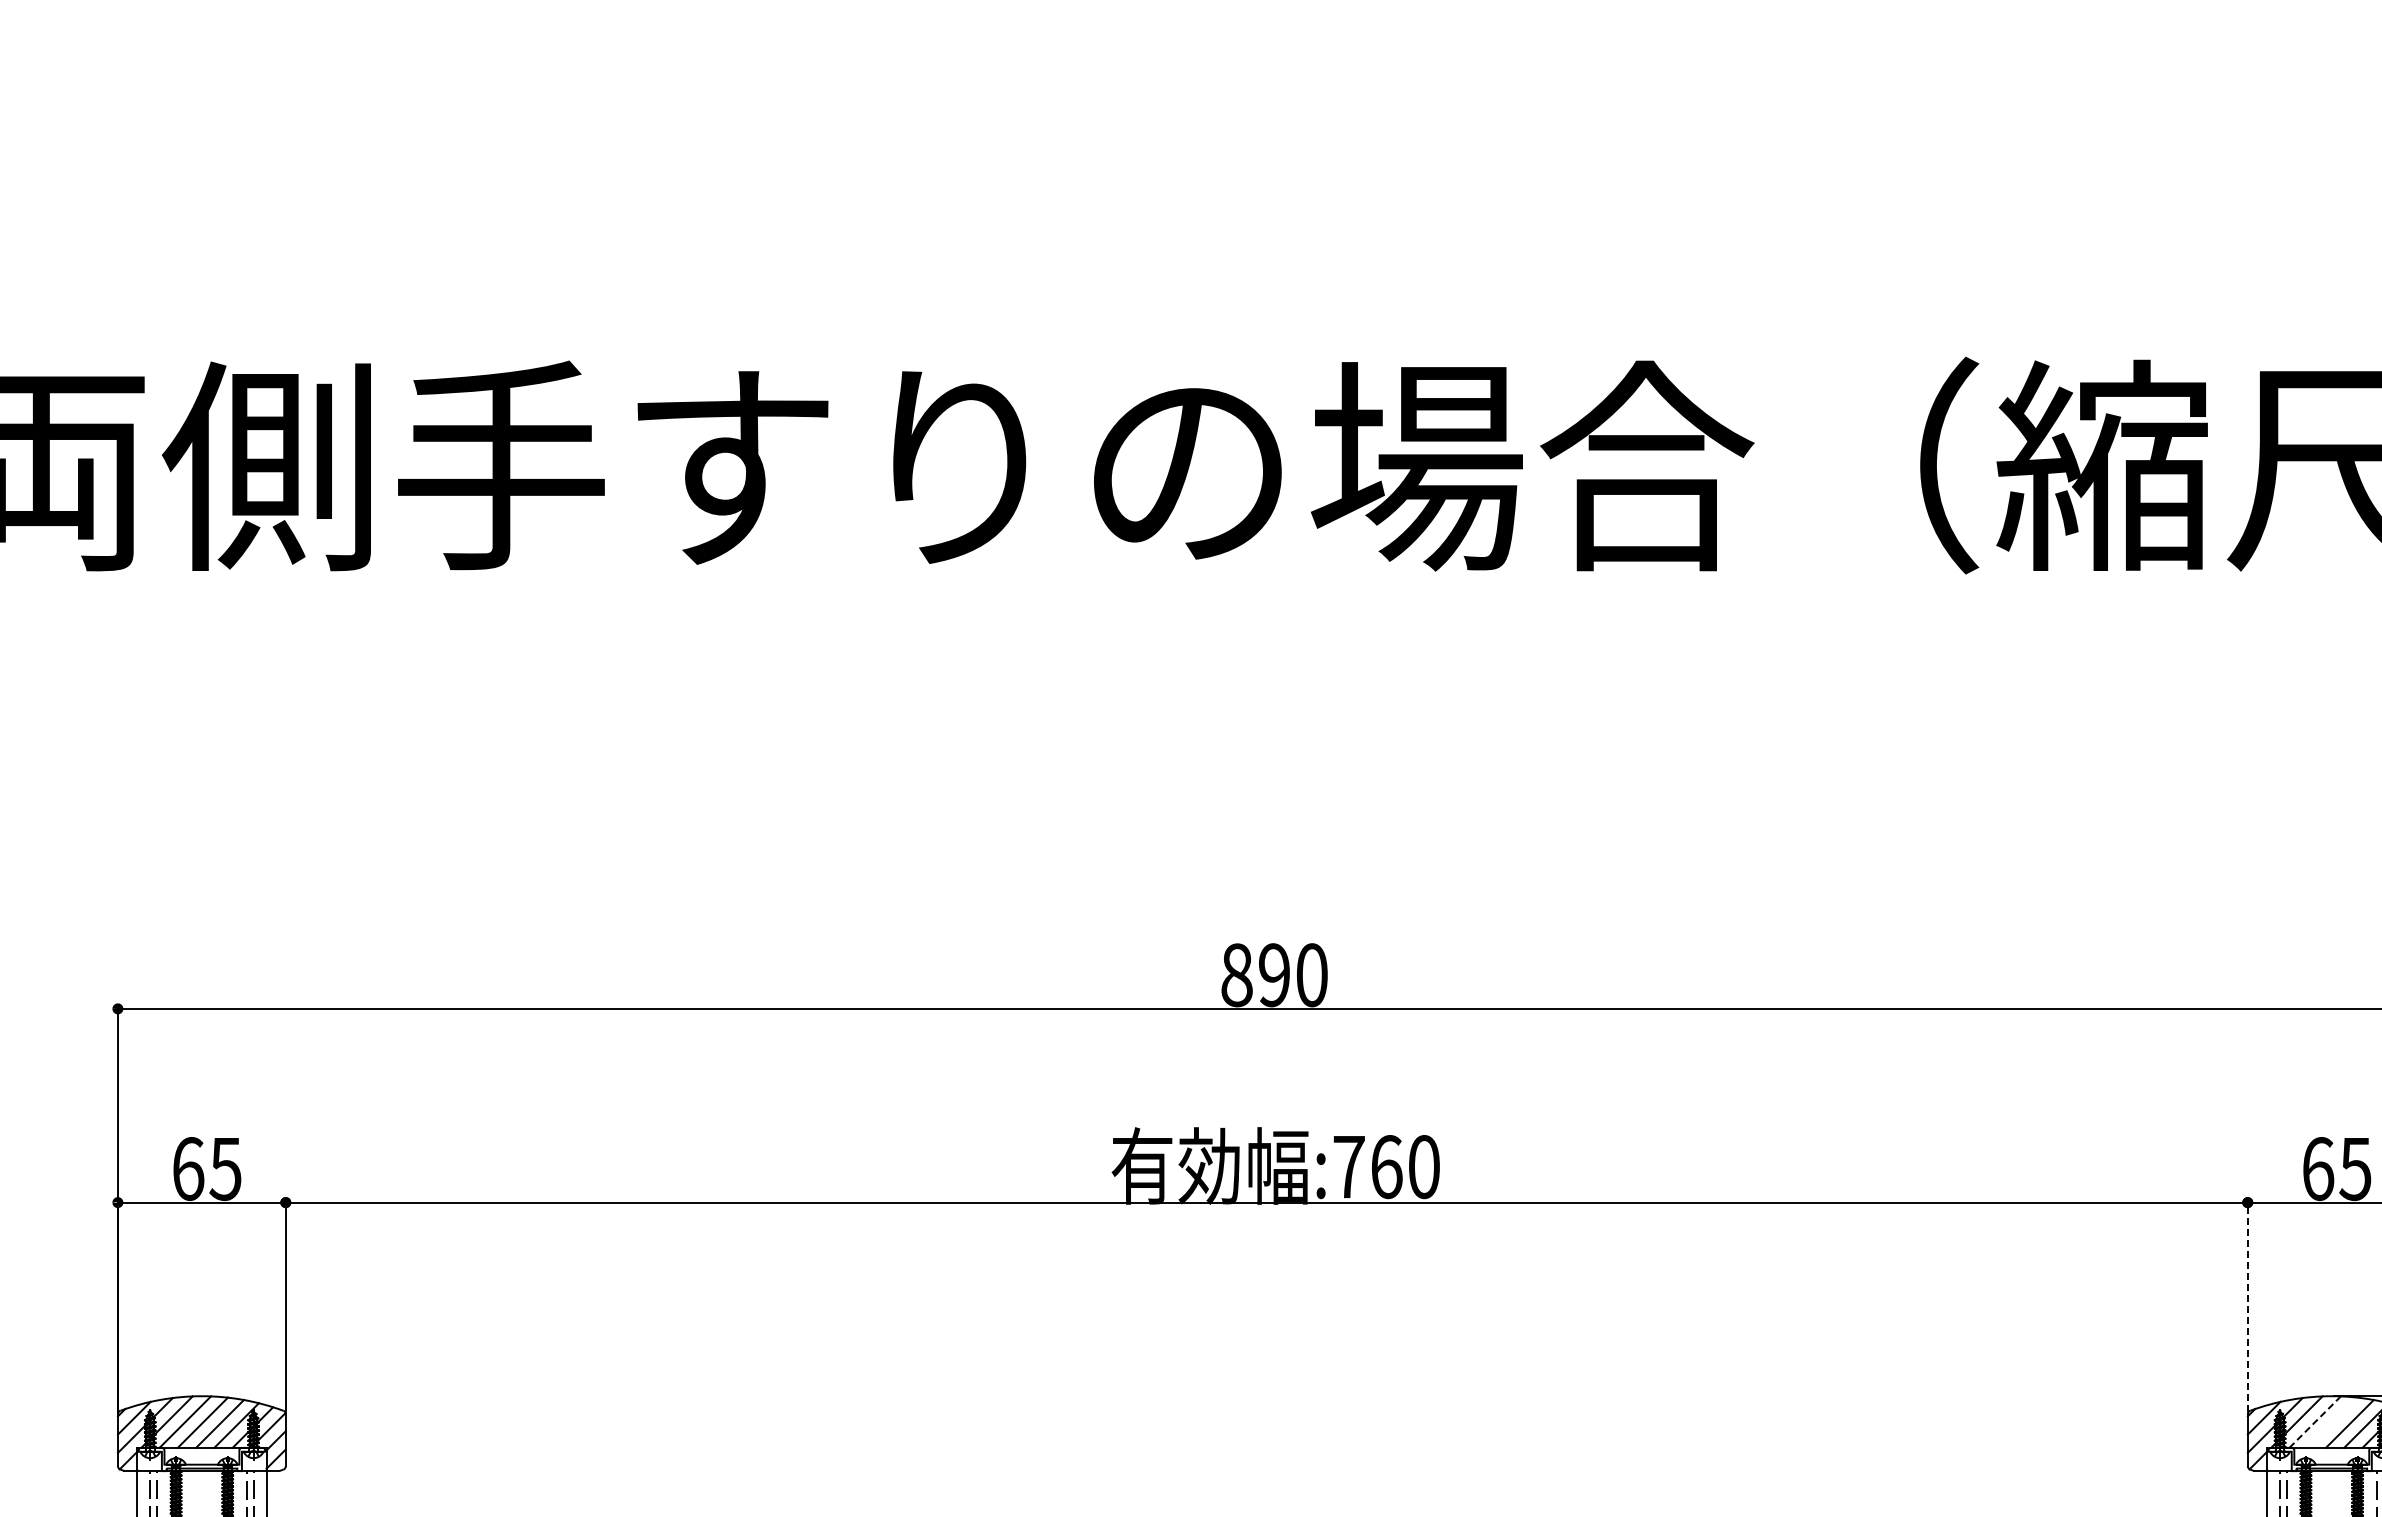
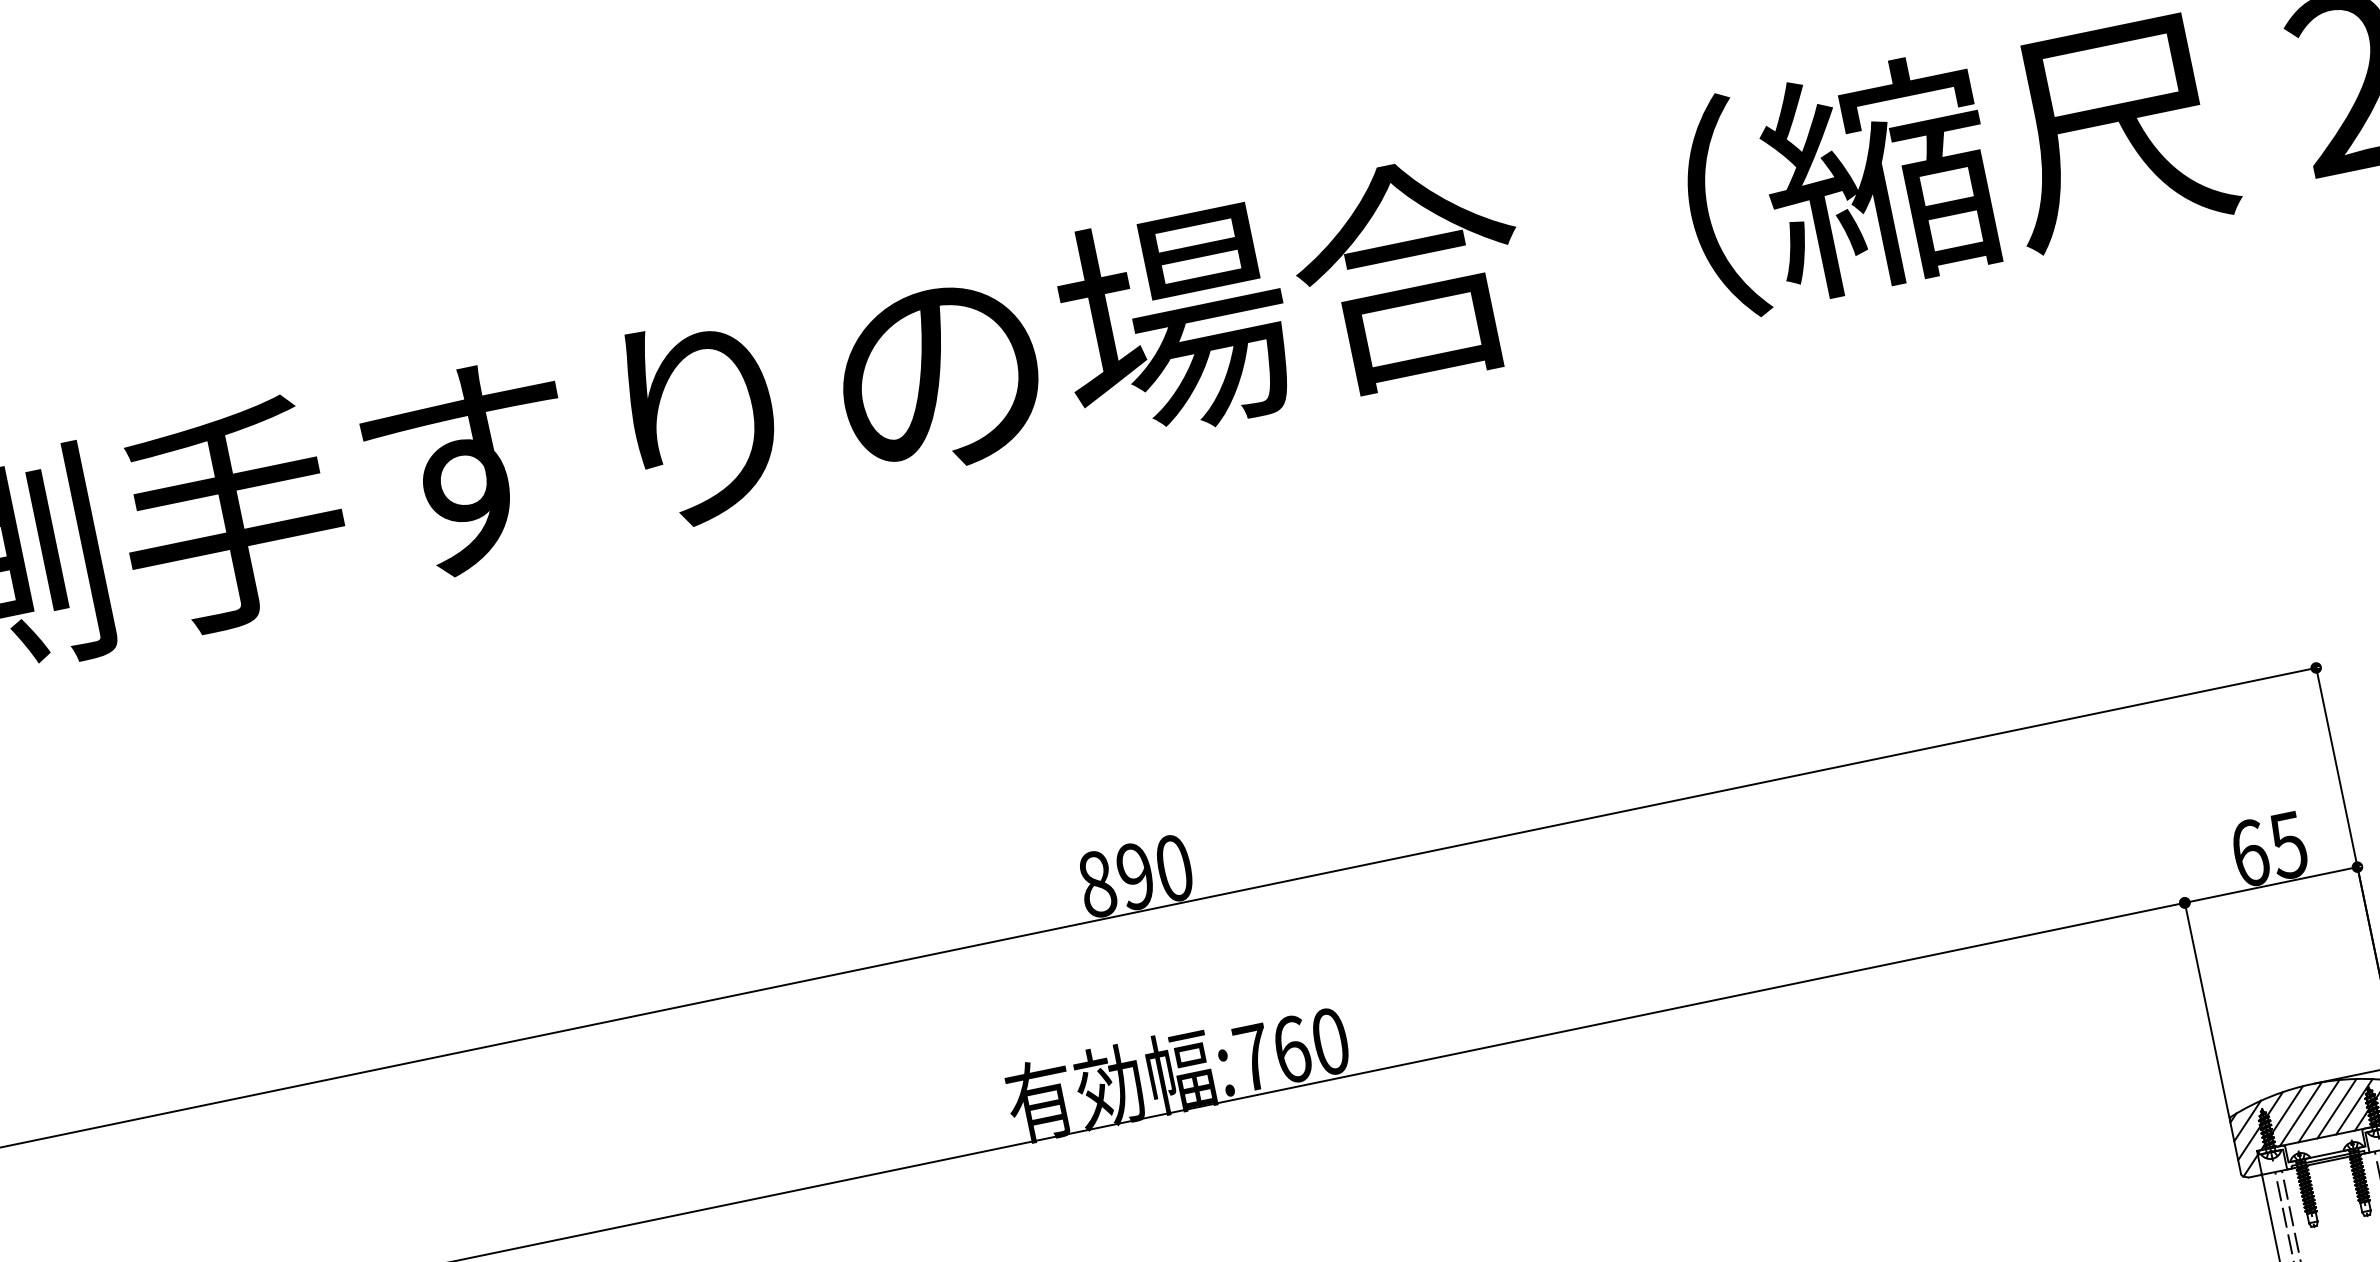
line: (2247, 1305) -> (2206, 1008), dashed -> solid
line: (2315, 1421) -> (2301, 1113), dashed -> solid
line: (2332, 1422) -> (2318, 1110), added

